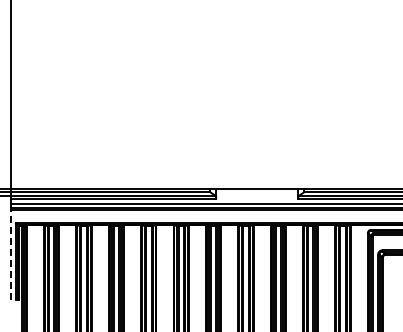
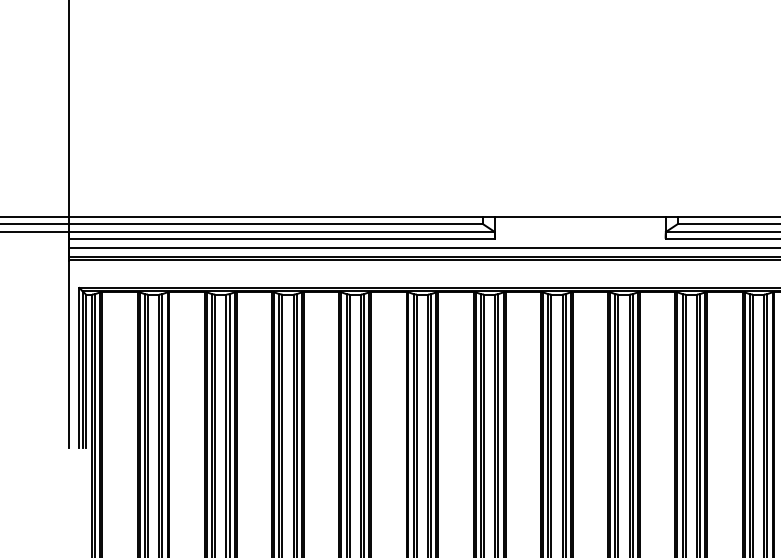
line: (10, 254) -> (68, 353), dashed -> solid

